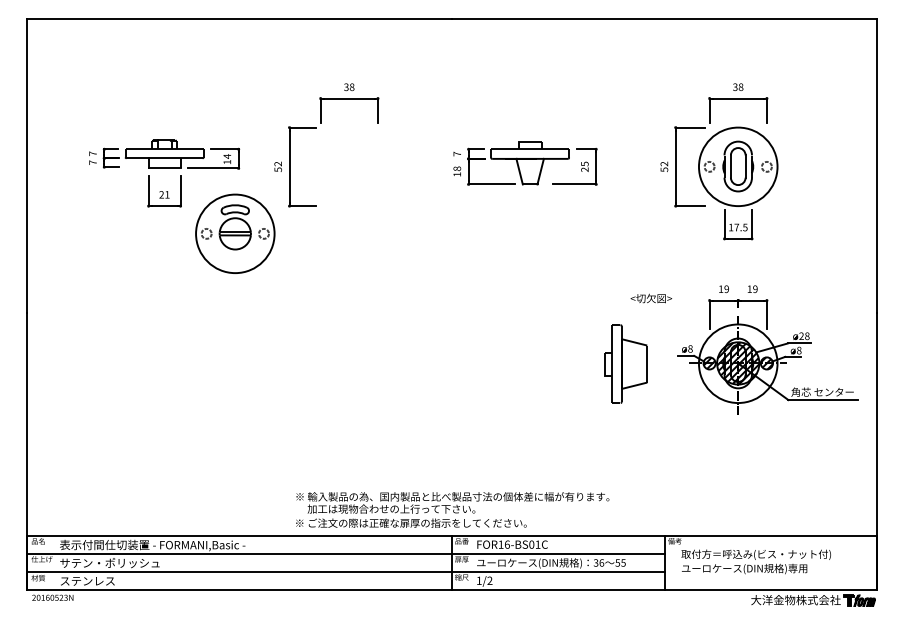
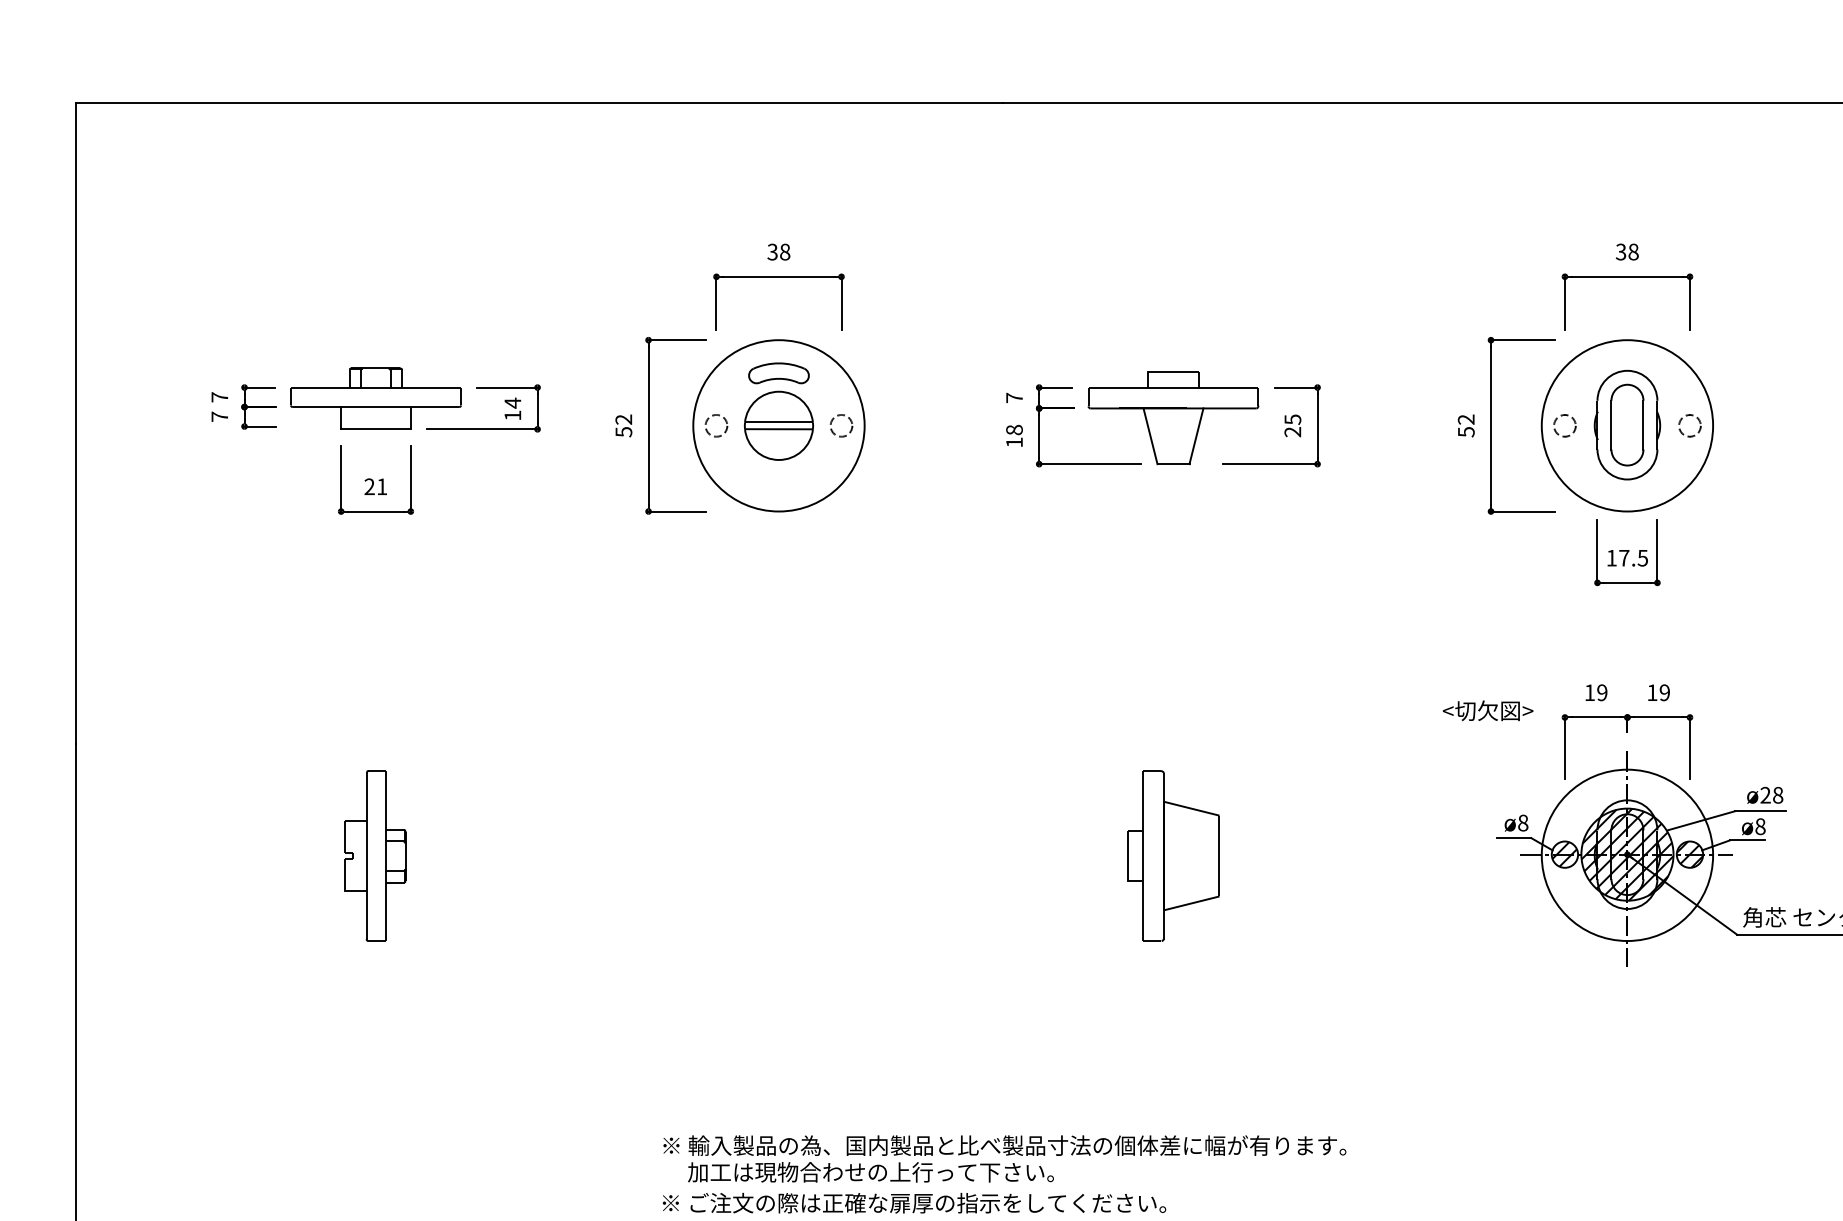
part: (235, 233) -> (779, 425), moved
text: (651, 298) -> (1488, 710), moved
part: (163, 363) -> (373, 854), added
part: (625, 363) -> (1172, 854), moved

